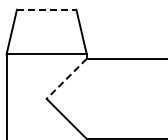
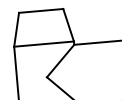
line: (46, 9) -> (41, 10), dashed -> solid
line: (66, 79) -> (60, 61), dashed -> solid

